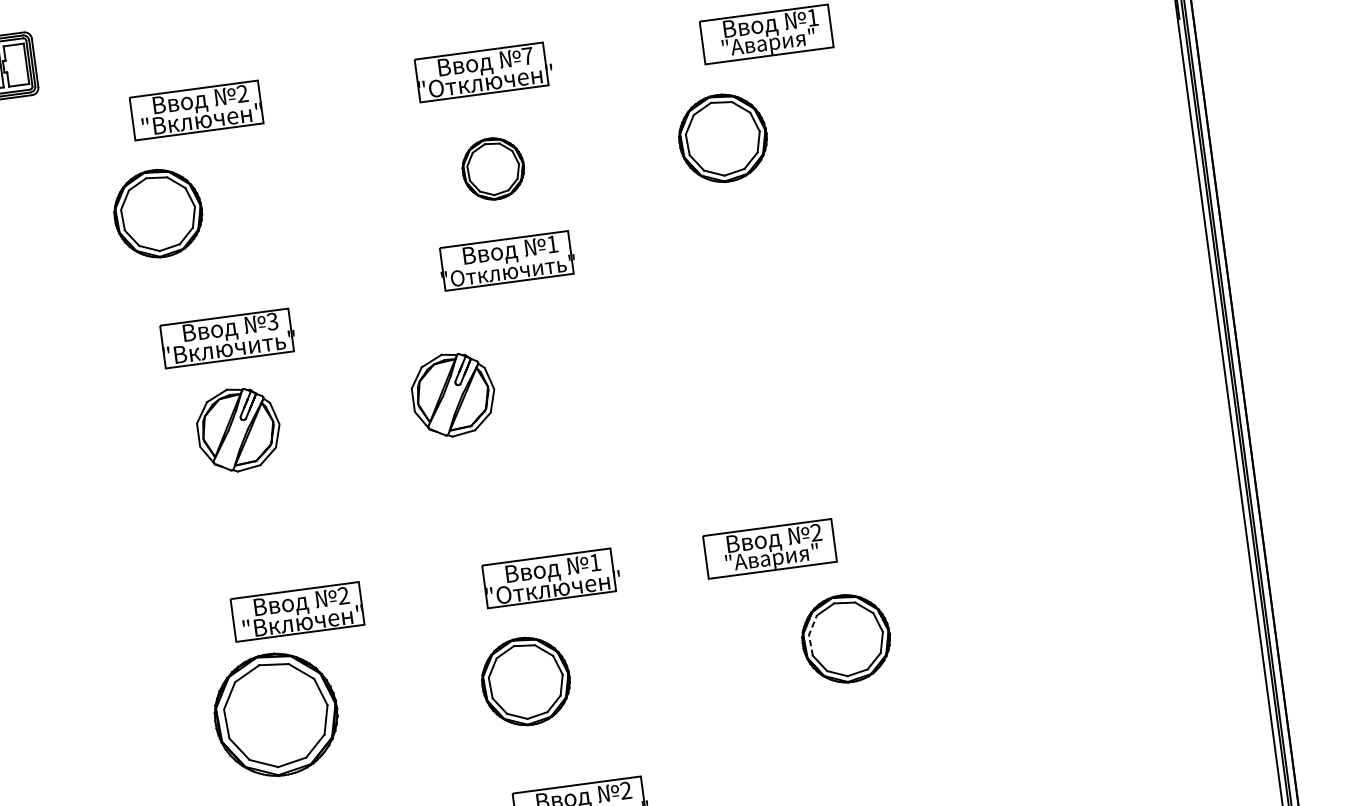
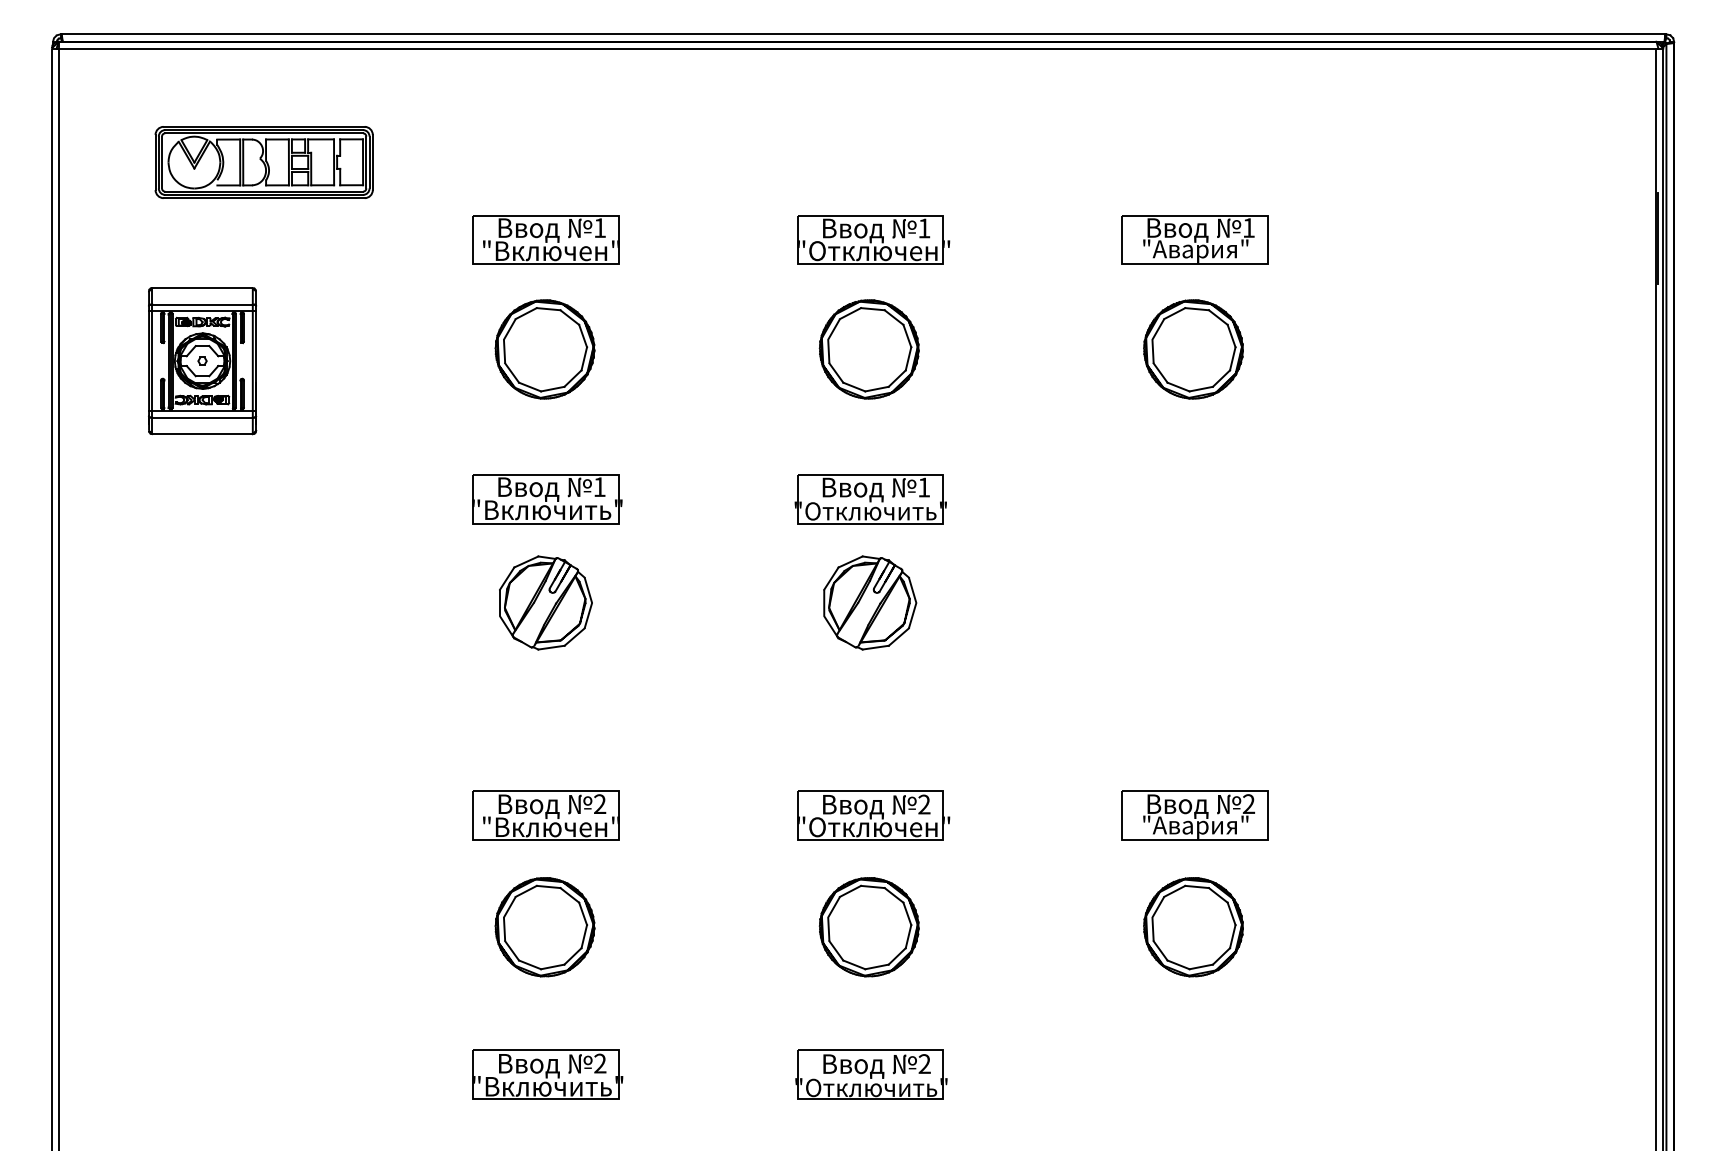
text: (527, 56) -> (924, 228), 7 -> 1
text: (242, 93) -> (600, 227), 2 -> 1
part: (723, 138) -> (1193, 349), moved
part: (492, 169) -> (868, 349), size x1.43
part: (157, 213) -> (544, 349), moved
part: (506, 261) -> (870, 499), moved
text: (272, 321) -> (599, 487), 3 -> 1
part: (453, 394) -> (870, 602), moved
part: (769, 549) -> (1194, 815), moved
text: (595, 562) -> (924, 804), 1 -> 2
part: (296, 612) -> (545, 815), moved
line: (809, 635) -> (1152, 917), dashed -> solid
part: (525, 681) -> (868, 927), moved
part: (275, 715) -> (544, 927), size x0.71

